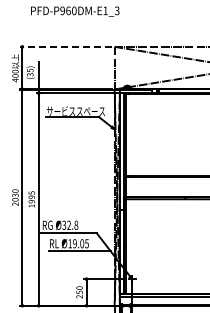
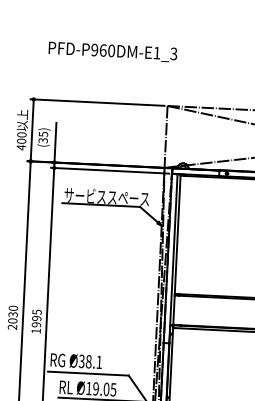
line: (65, 46) -> (96, 101), dashed -> solid
text: (72, 224) -> (93, 360), Ø32.8 -> Ø38.1

